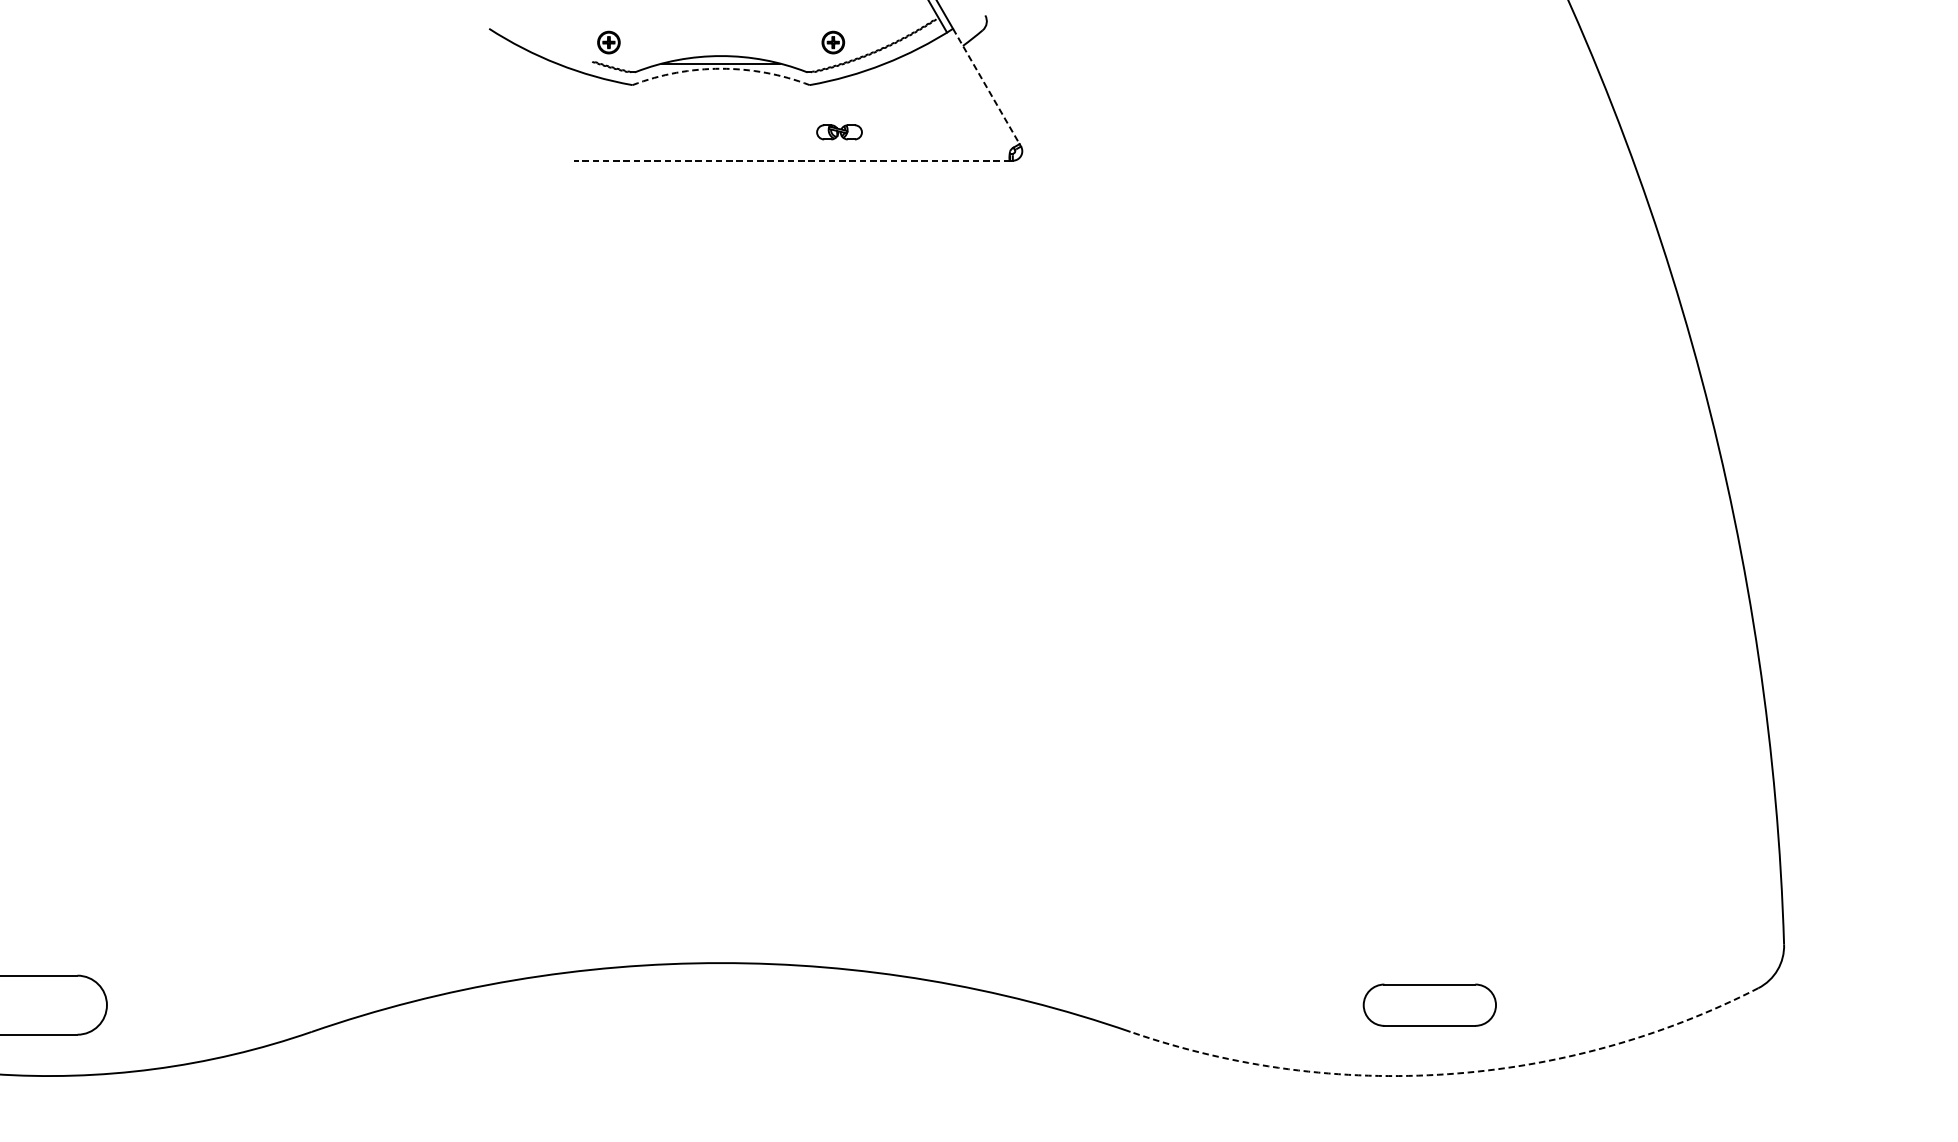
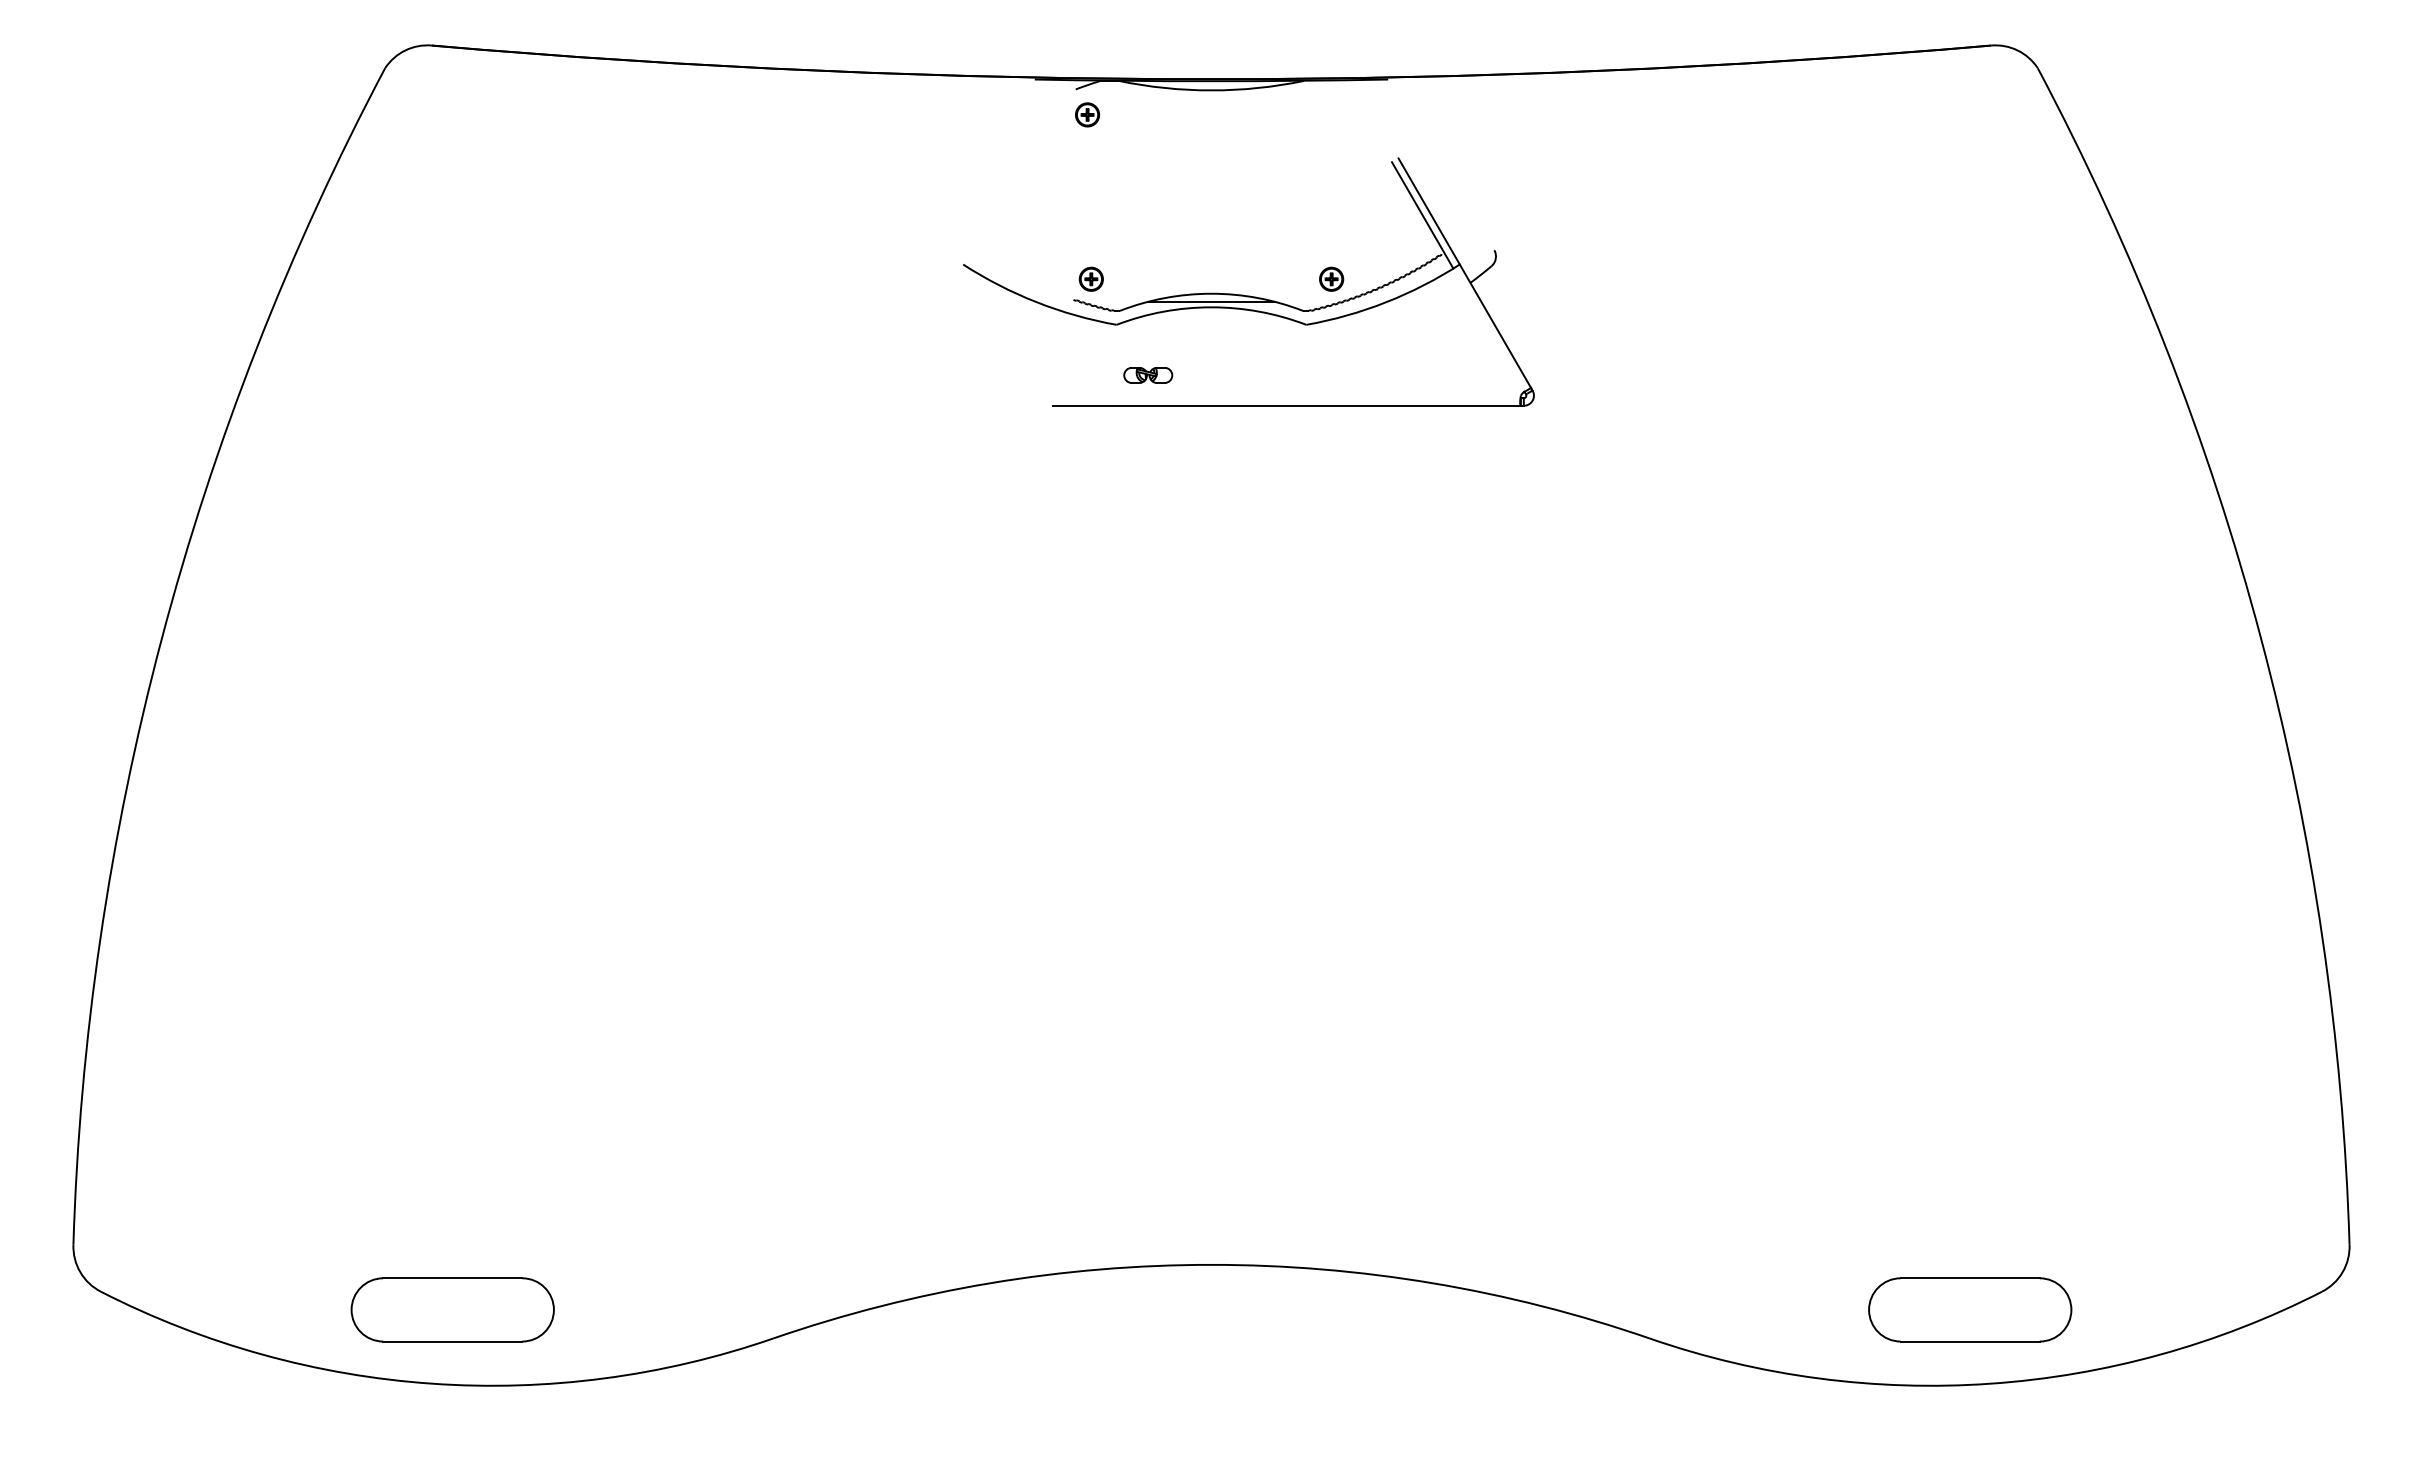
arc: (721, 68) -> (1211, 307), dashed -> solid
line: (986, 86) -> (1495, 326), dashed -> solid
part: (839, 132) -> (1148, 375), moved
line: (792, 160) -> (1287, 405), dashed -> solid
part: (1430, 1004) -> (1970, 1309), size x1.43
arc: (1448, 1073) -> (1990, 1383), dashed -> solid

